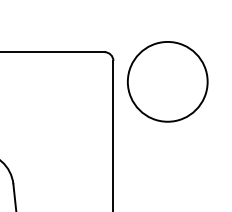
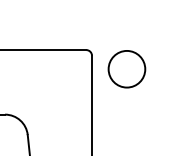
circle: (167, 82) -> (126, 69), size x0.71

